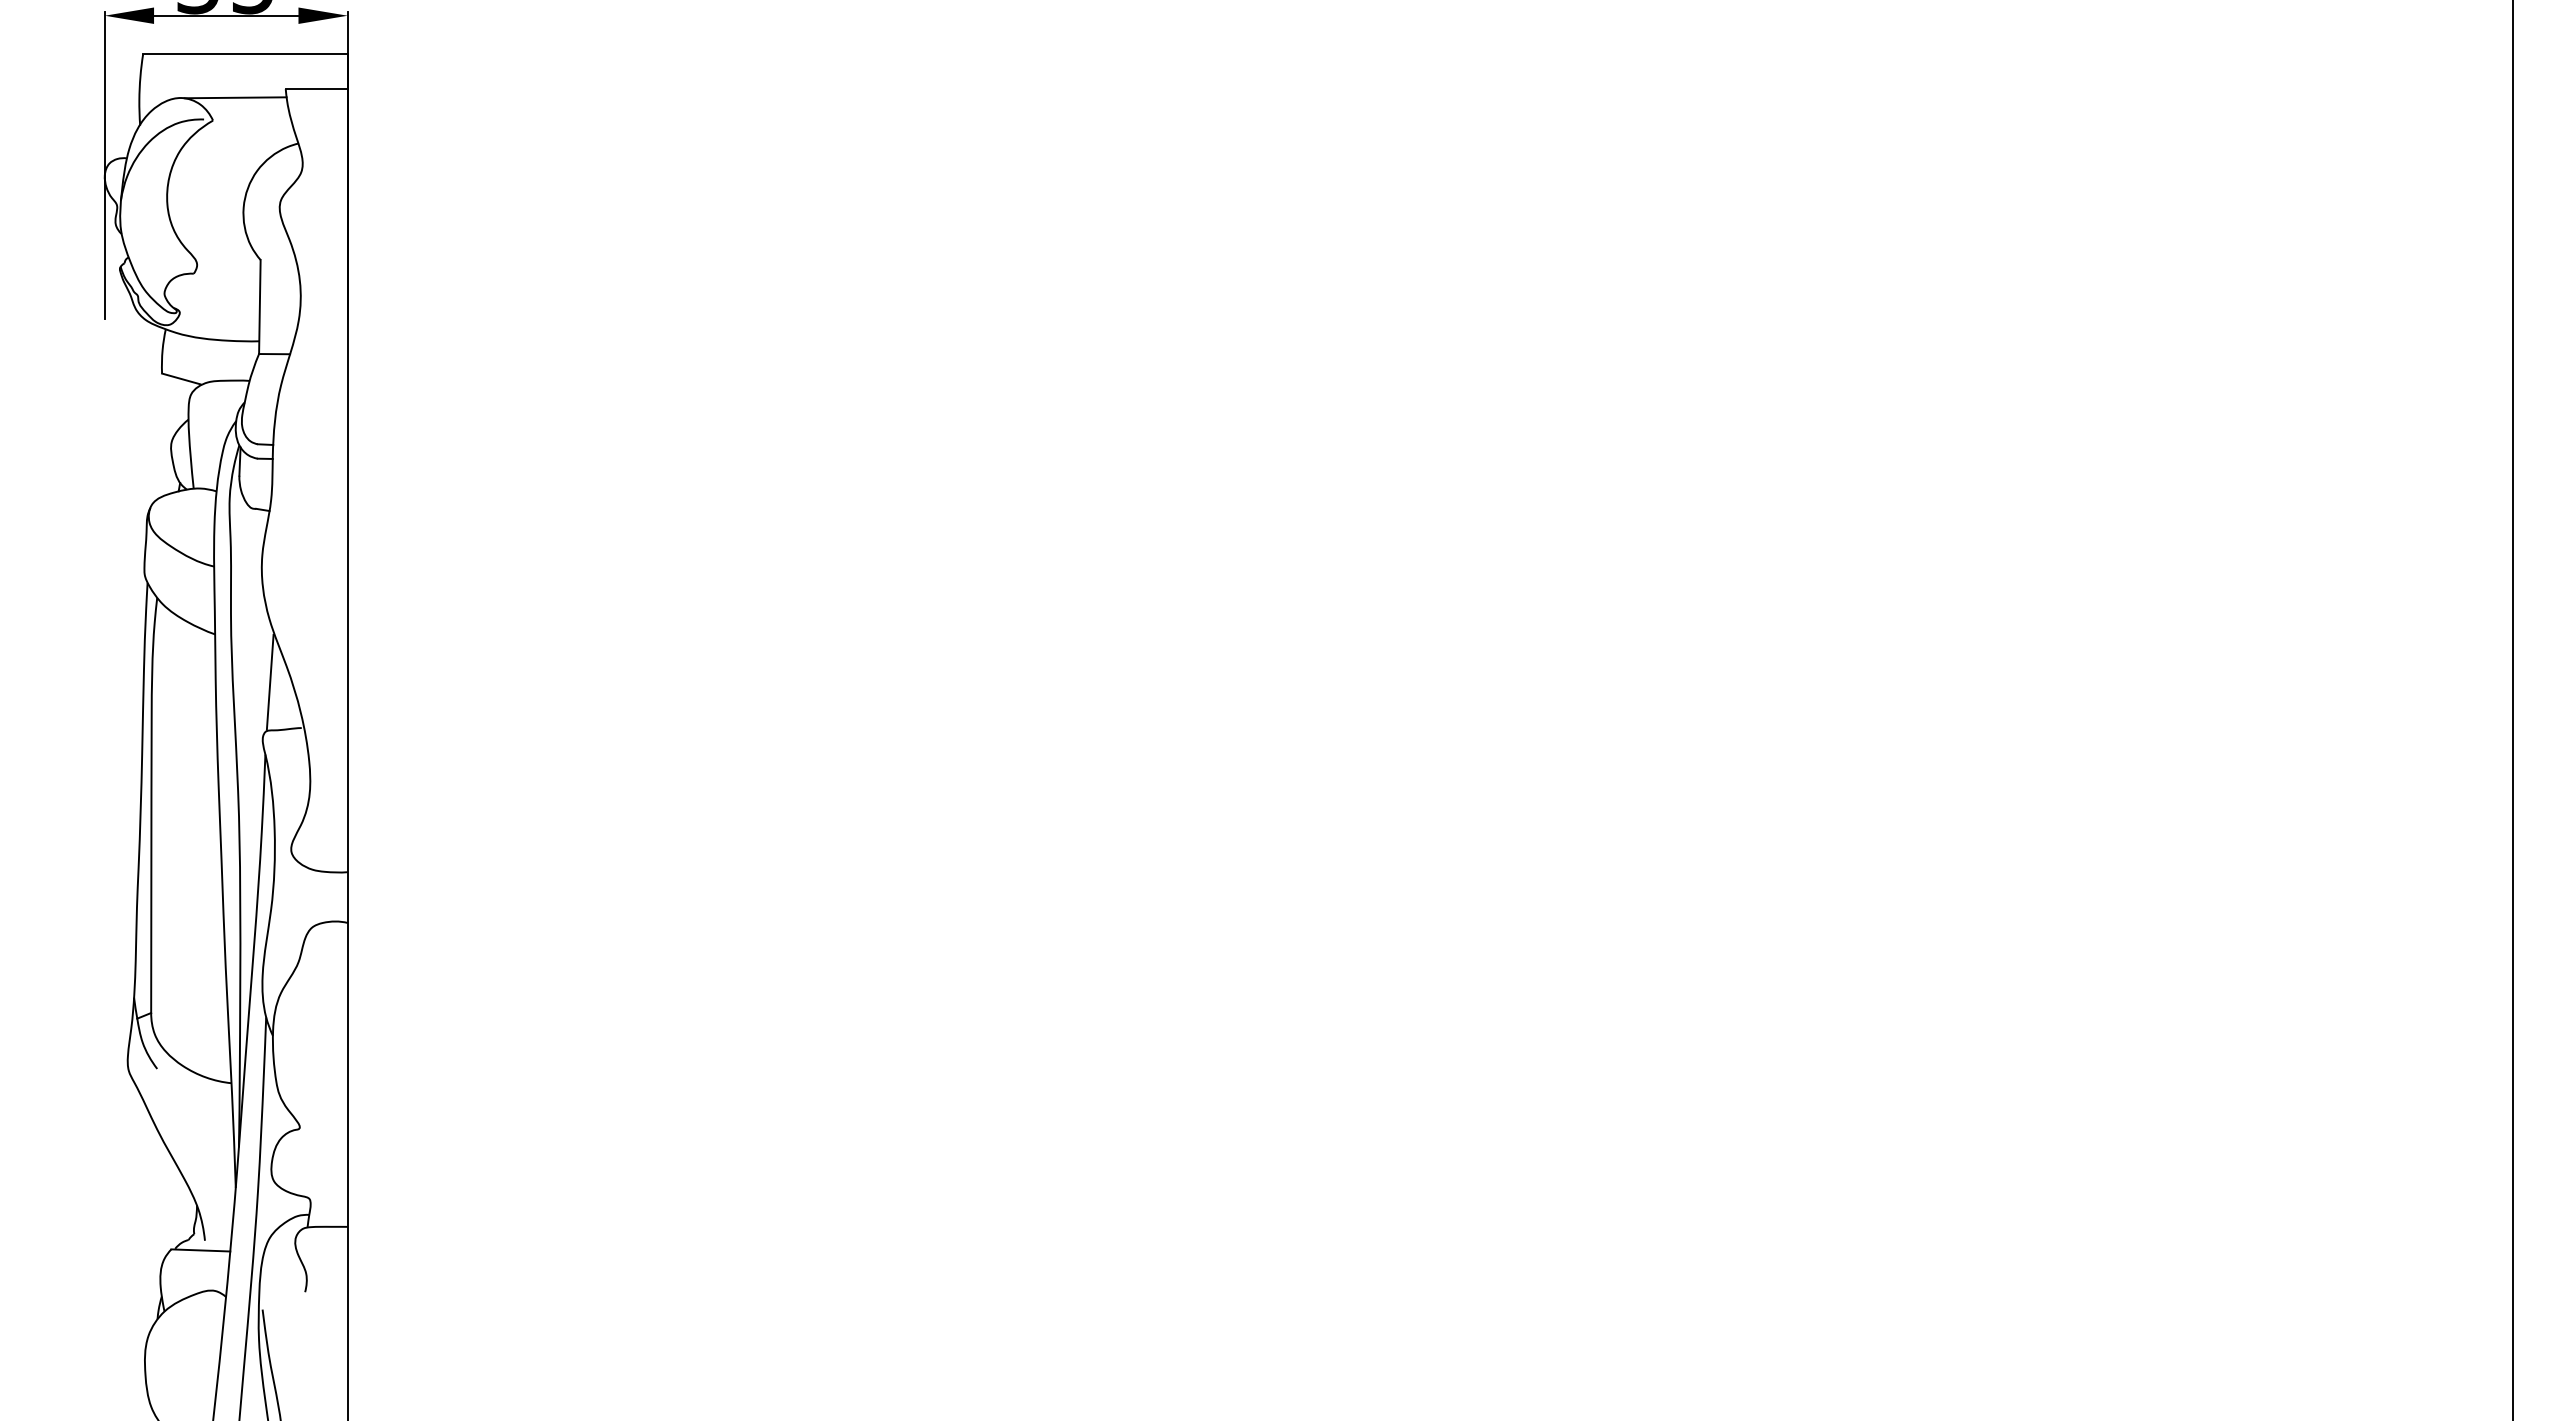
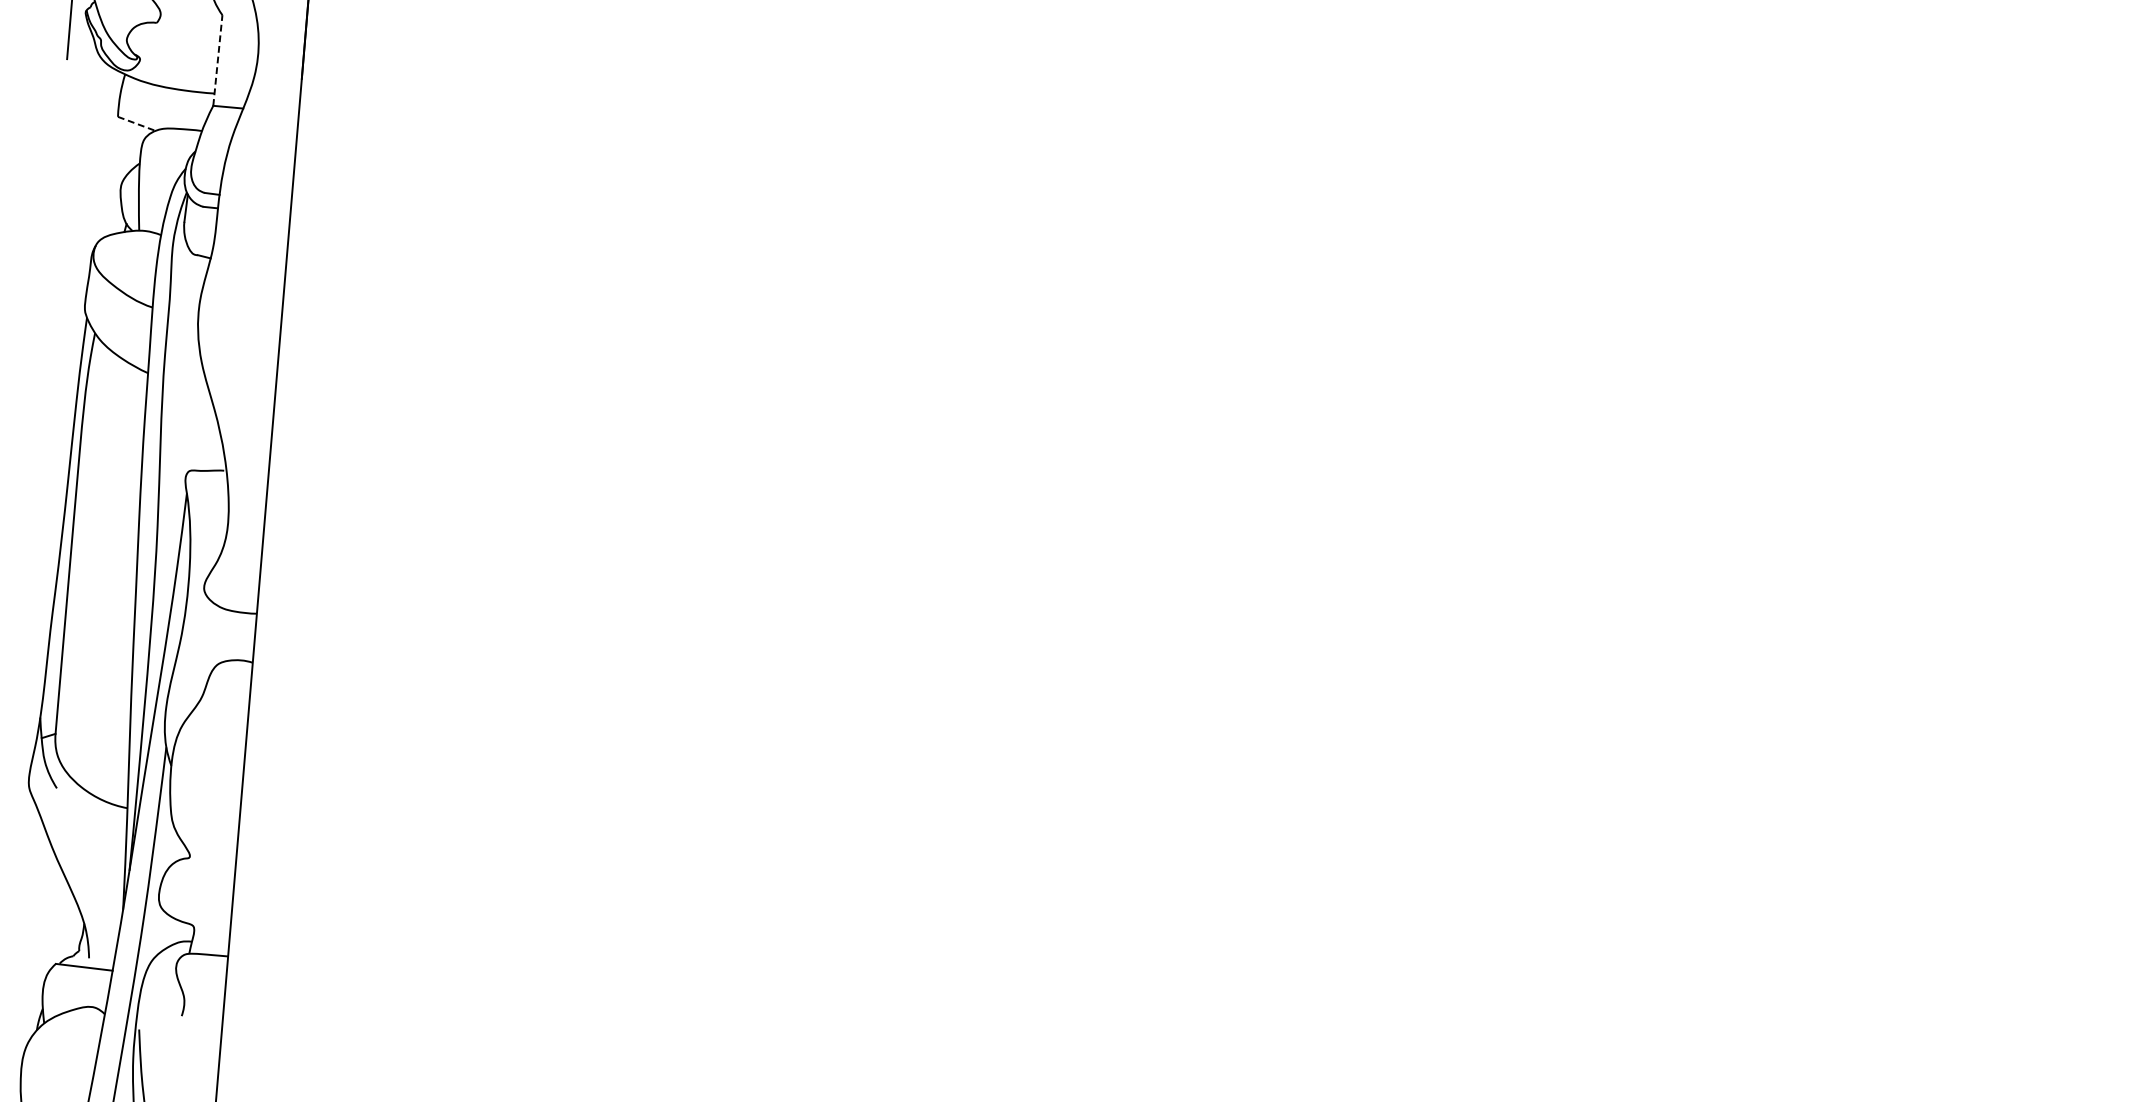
line: (259, 307) -> (217, 60), solid -> dashed
line: (181, 378) -> (136, 123), solid -> dashed
line: (269, 681) -> (196, 423), removed

